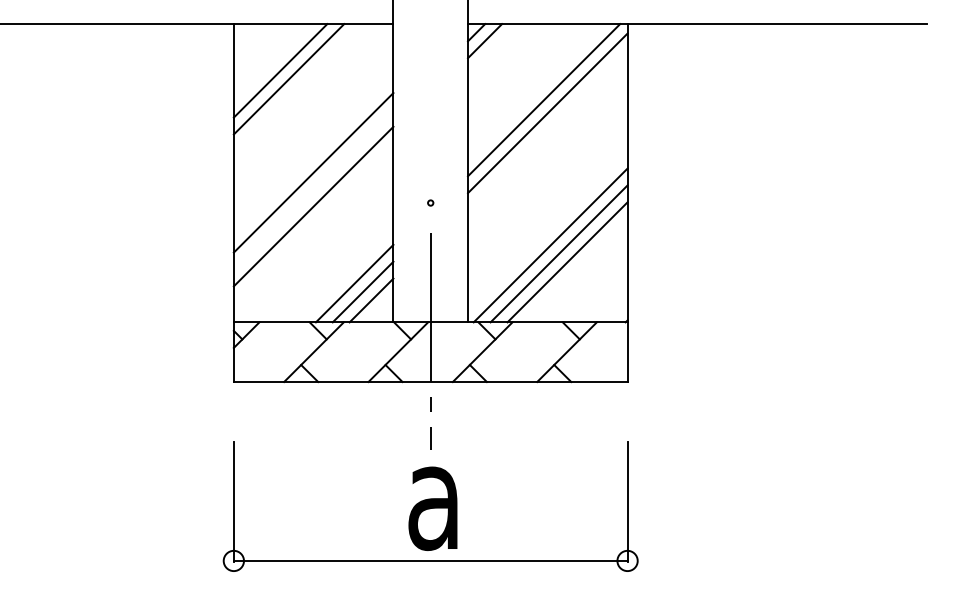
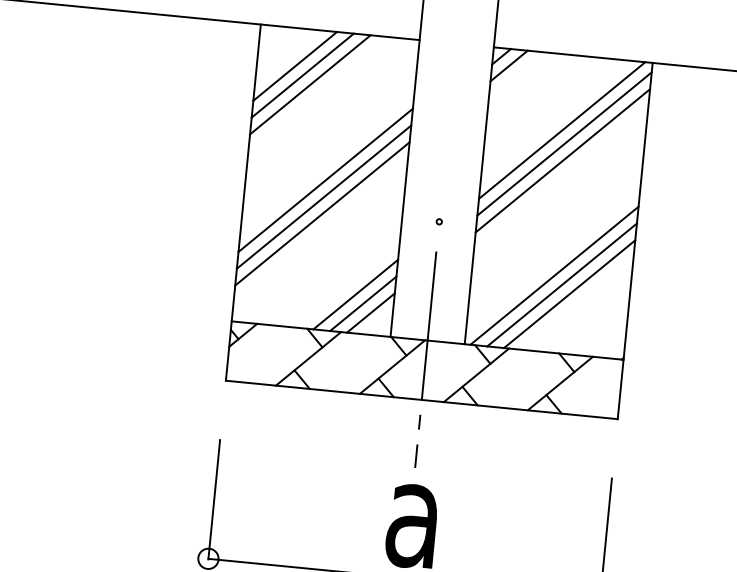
line: (271, 62) -> (294, 66), added
line: (547, 130) -> (562, 161), added
line: (313, 189) -> (323, 196), added

